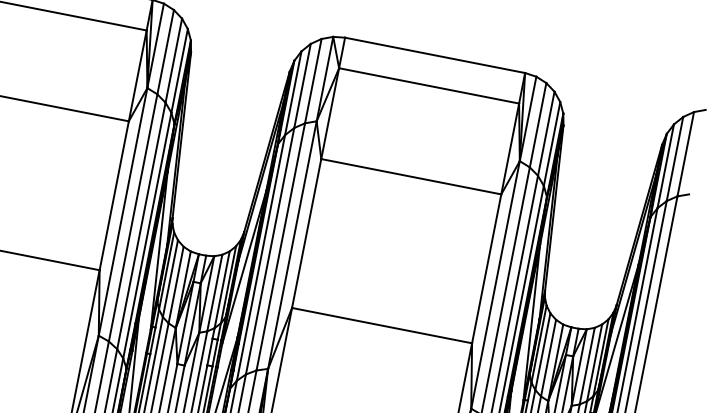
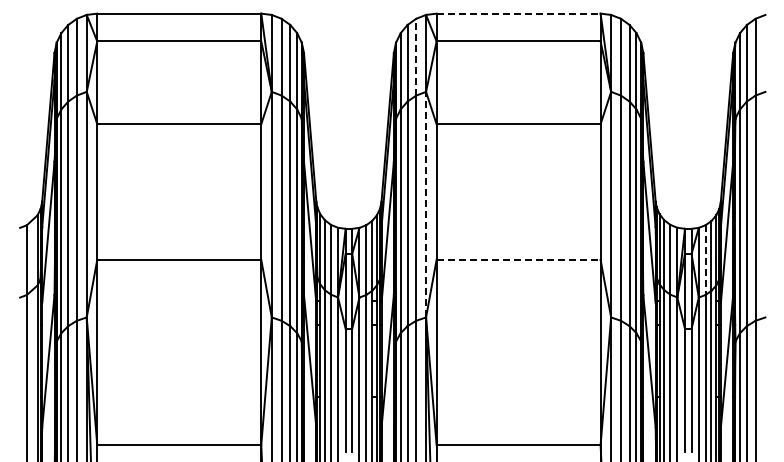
line: (436, 55) -> (519, 13), solid -> dashed
line: (313, 80) -> (416, 56), solid -> dashed
line: (292, 245) -> (426, 204), solid -> dashed
line: (383, 325) -> (519, 259), solid -> dashed
line: (587, 366) -> (705, 260), solid -> dashed

